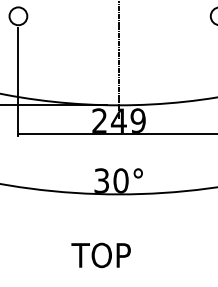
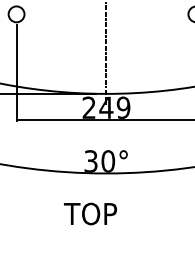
text: (101, 254) -> (90, 213), moved

